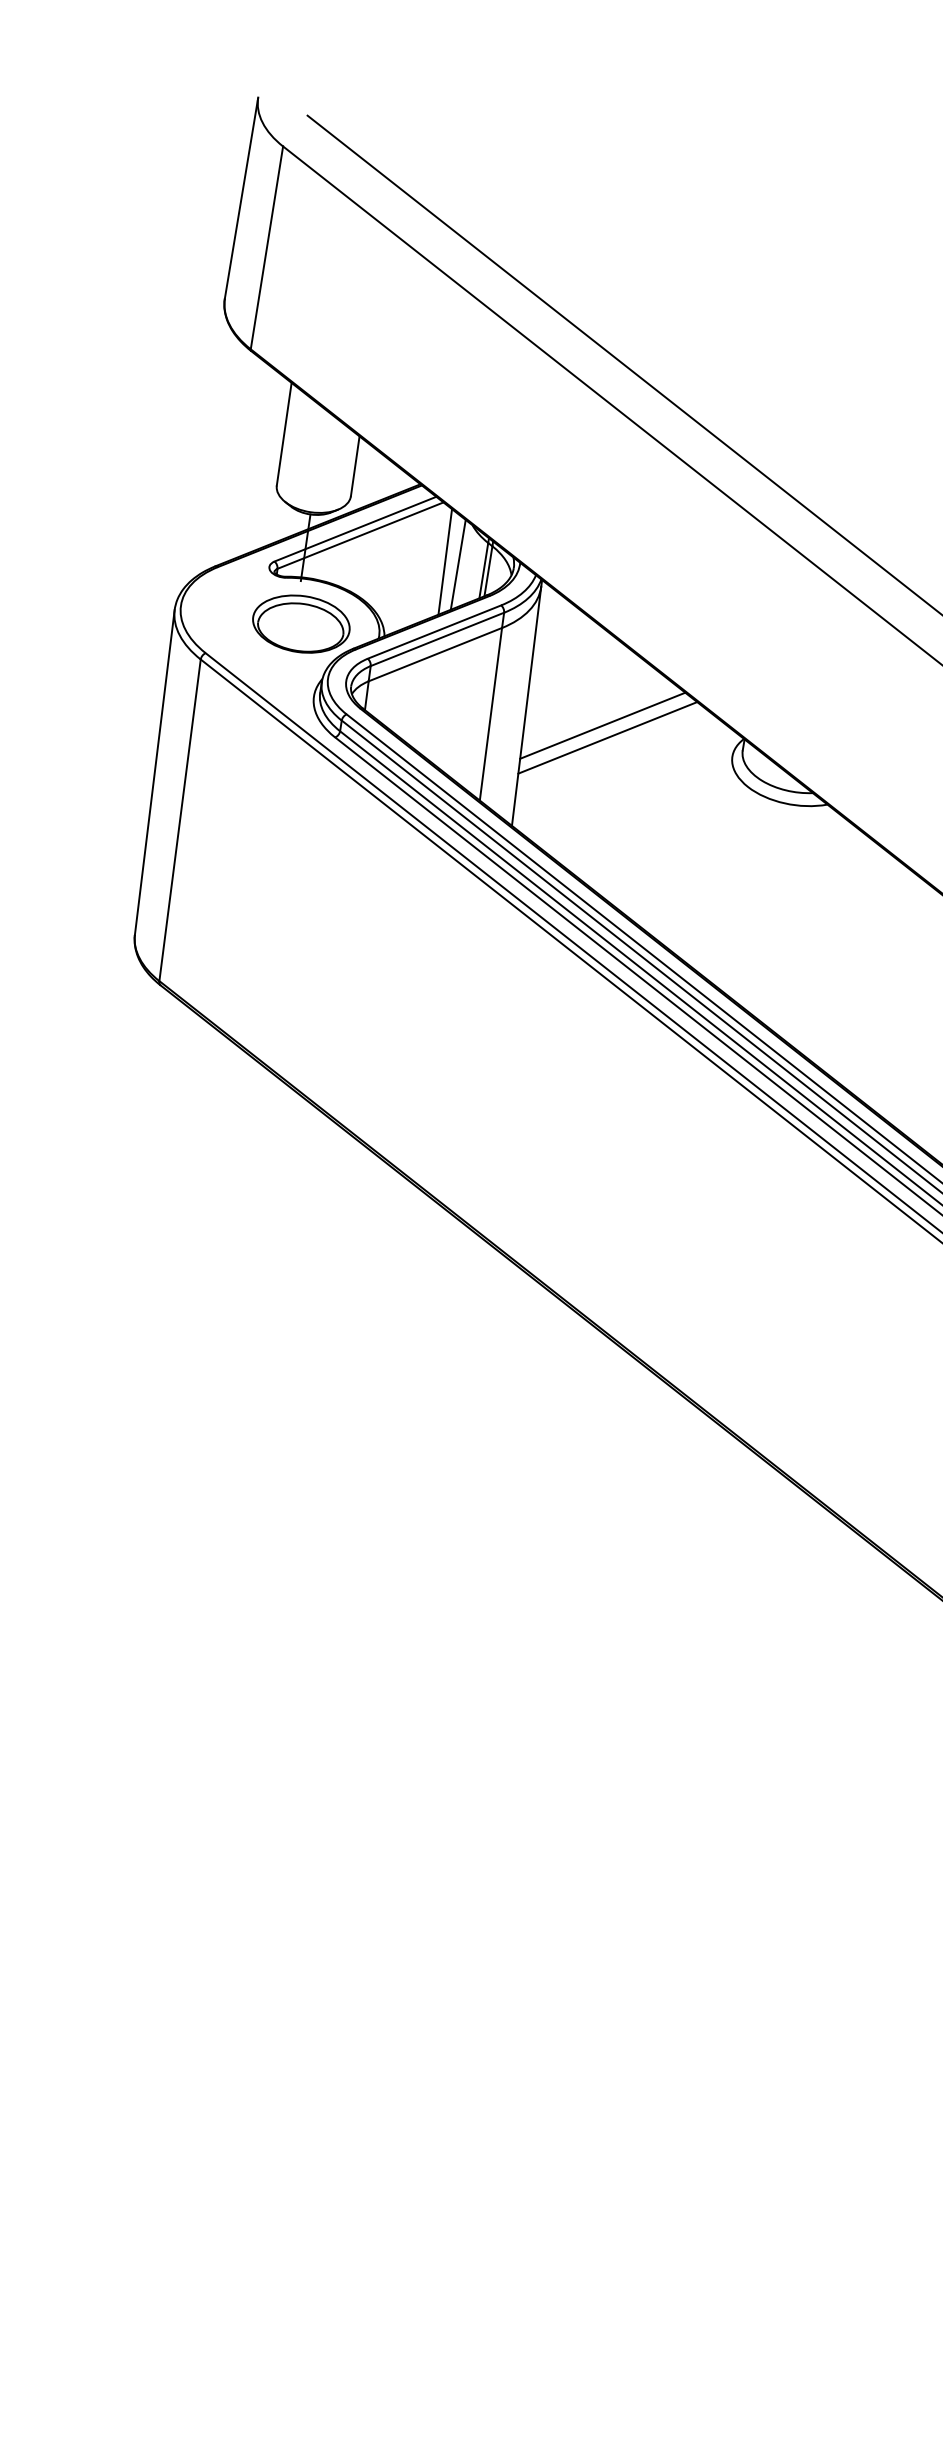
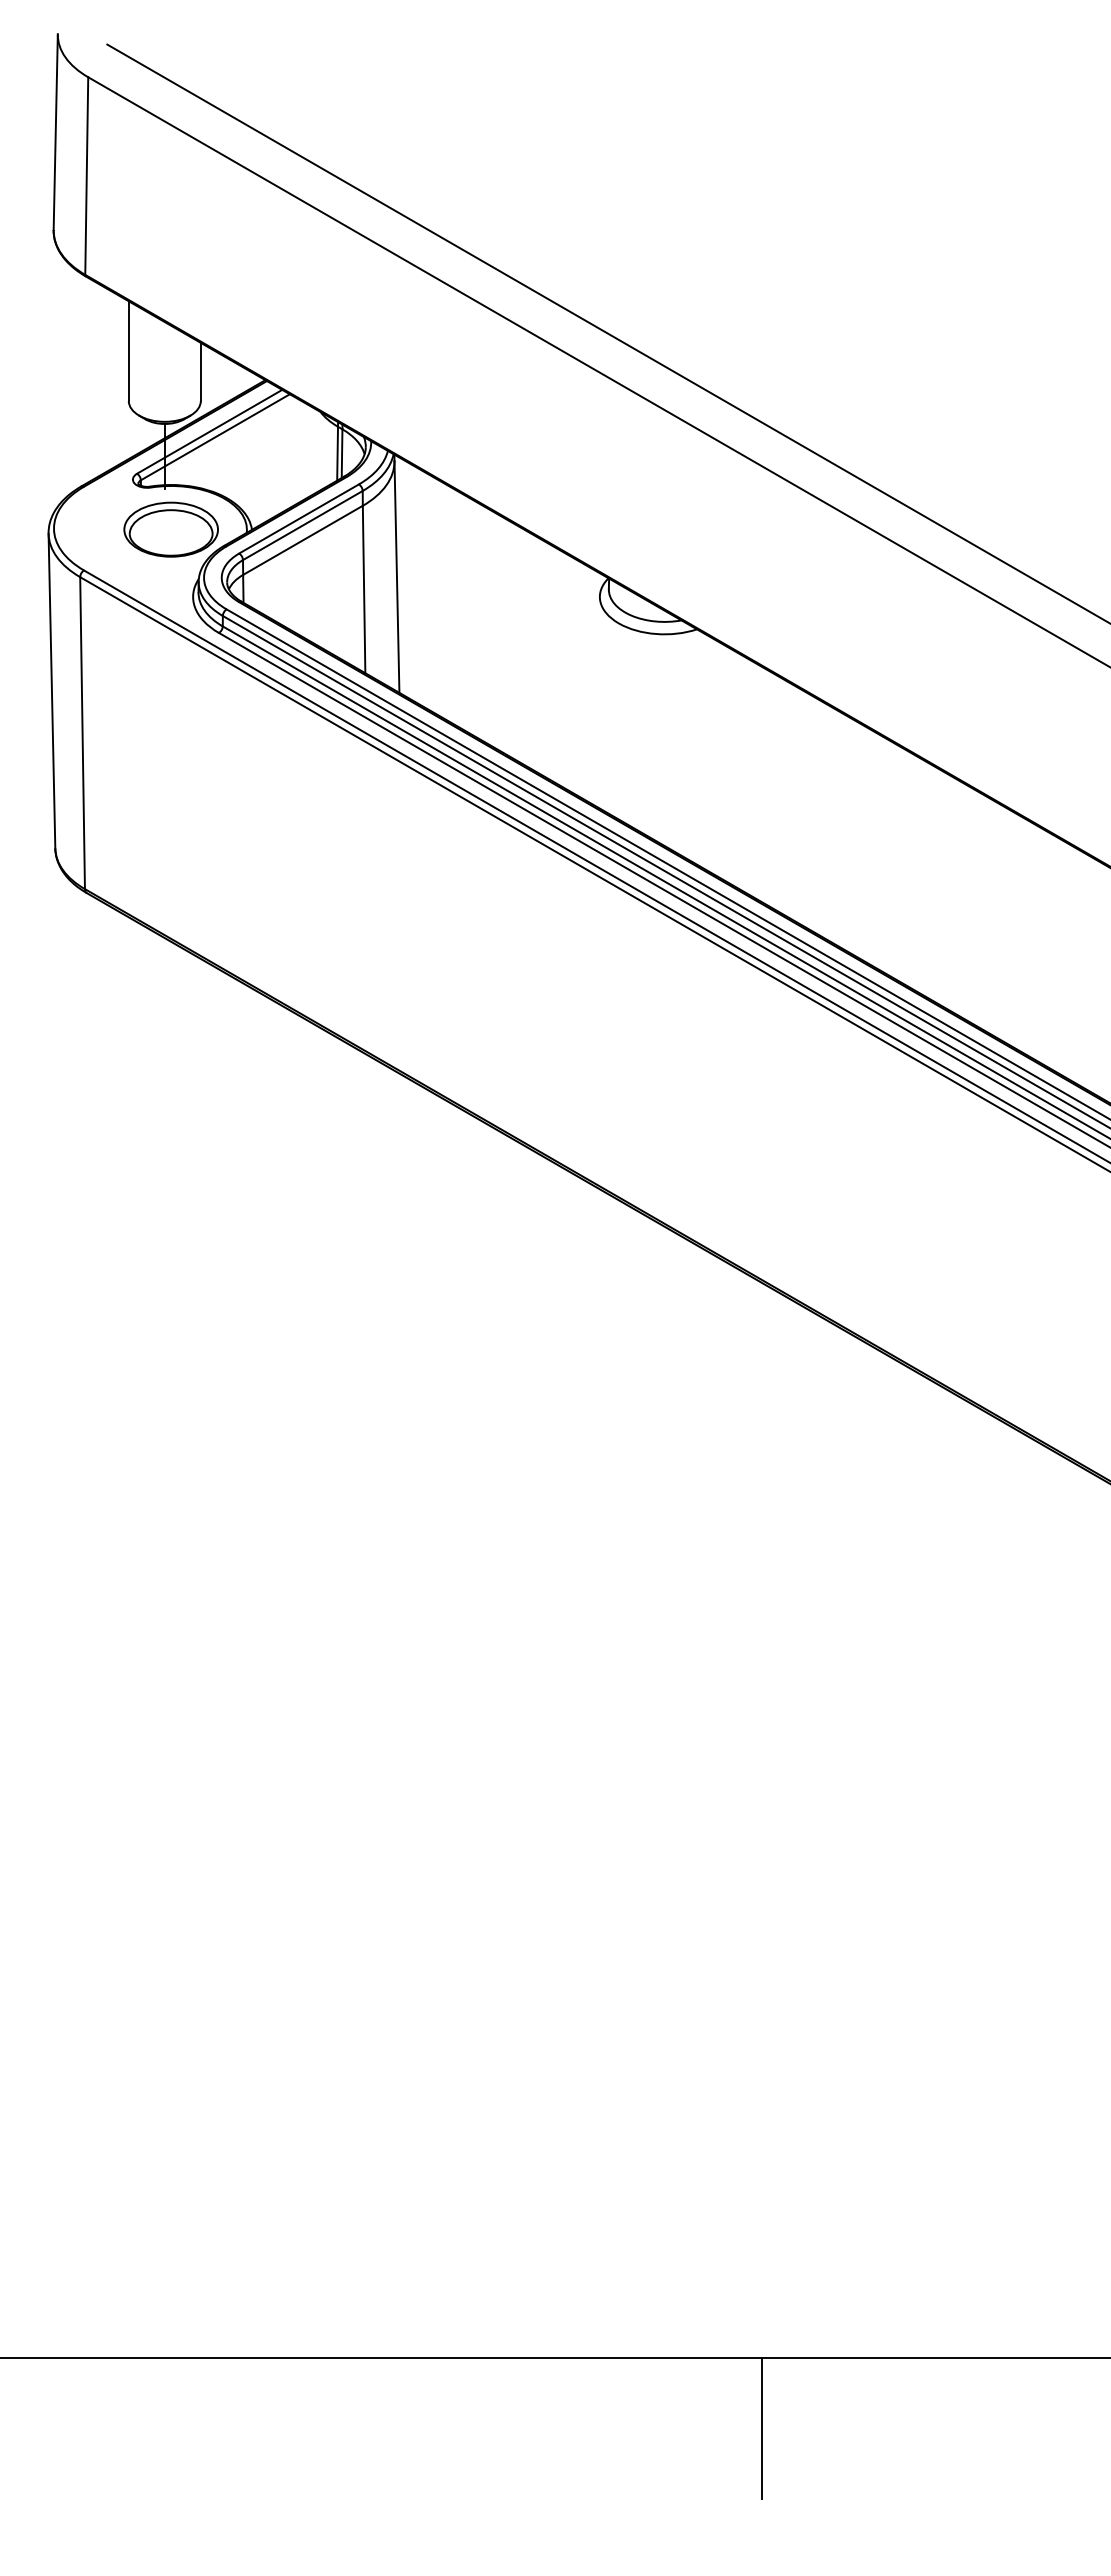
line: (445, 561) -> (299, 450), removed
line: (458, 564) -> (312, 451), removed
line: (603, 725) -> (472, 584), removed
line: (607, 737) -> (478, 595), removed

